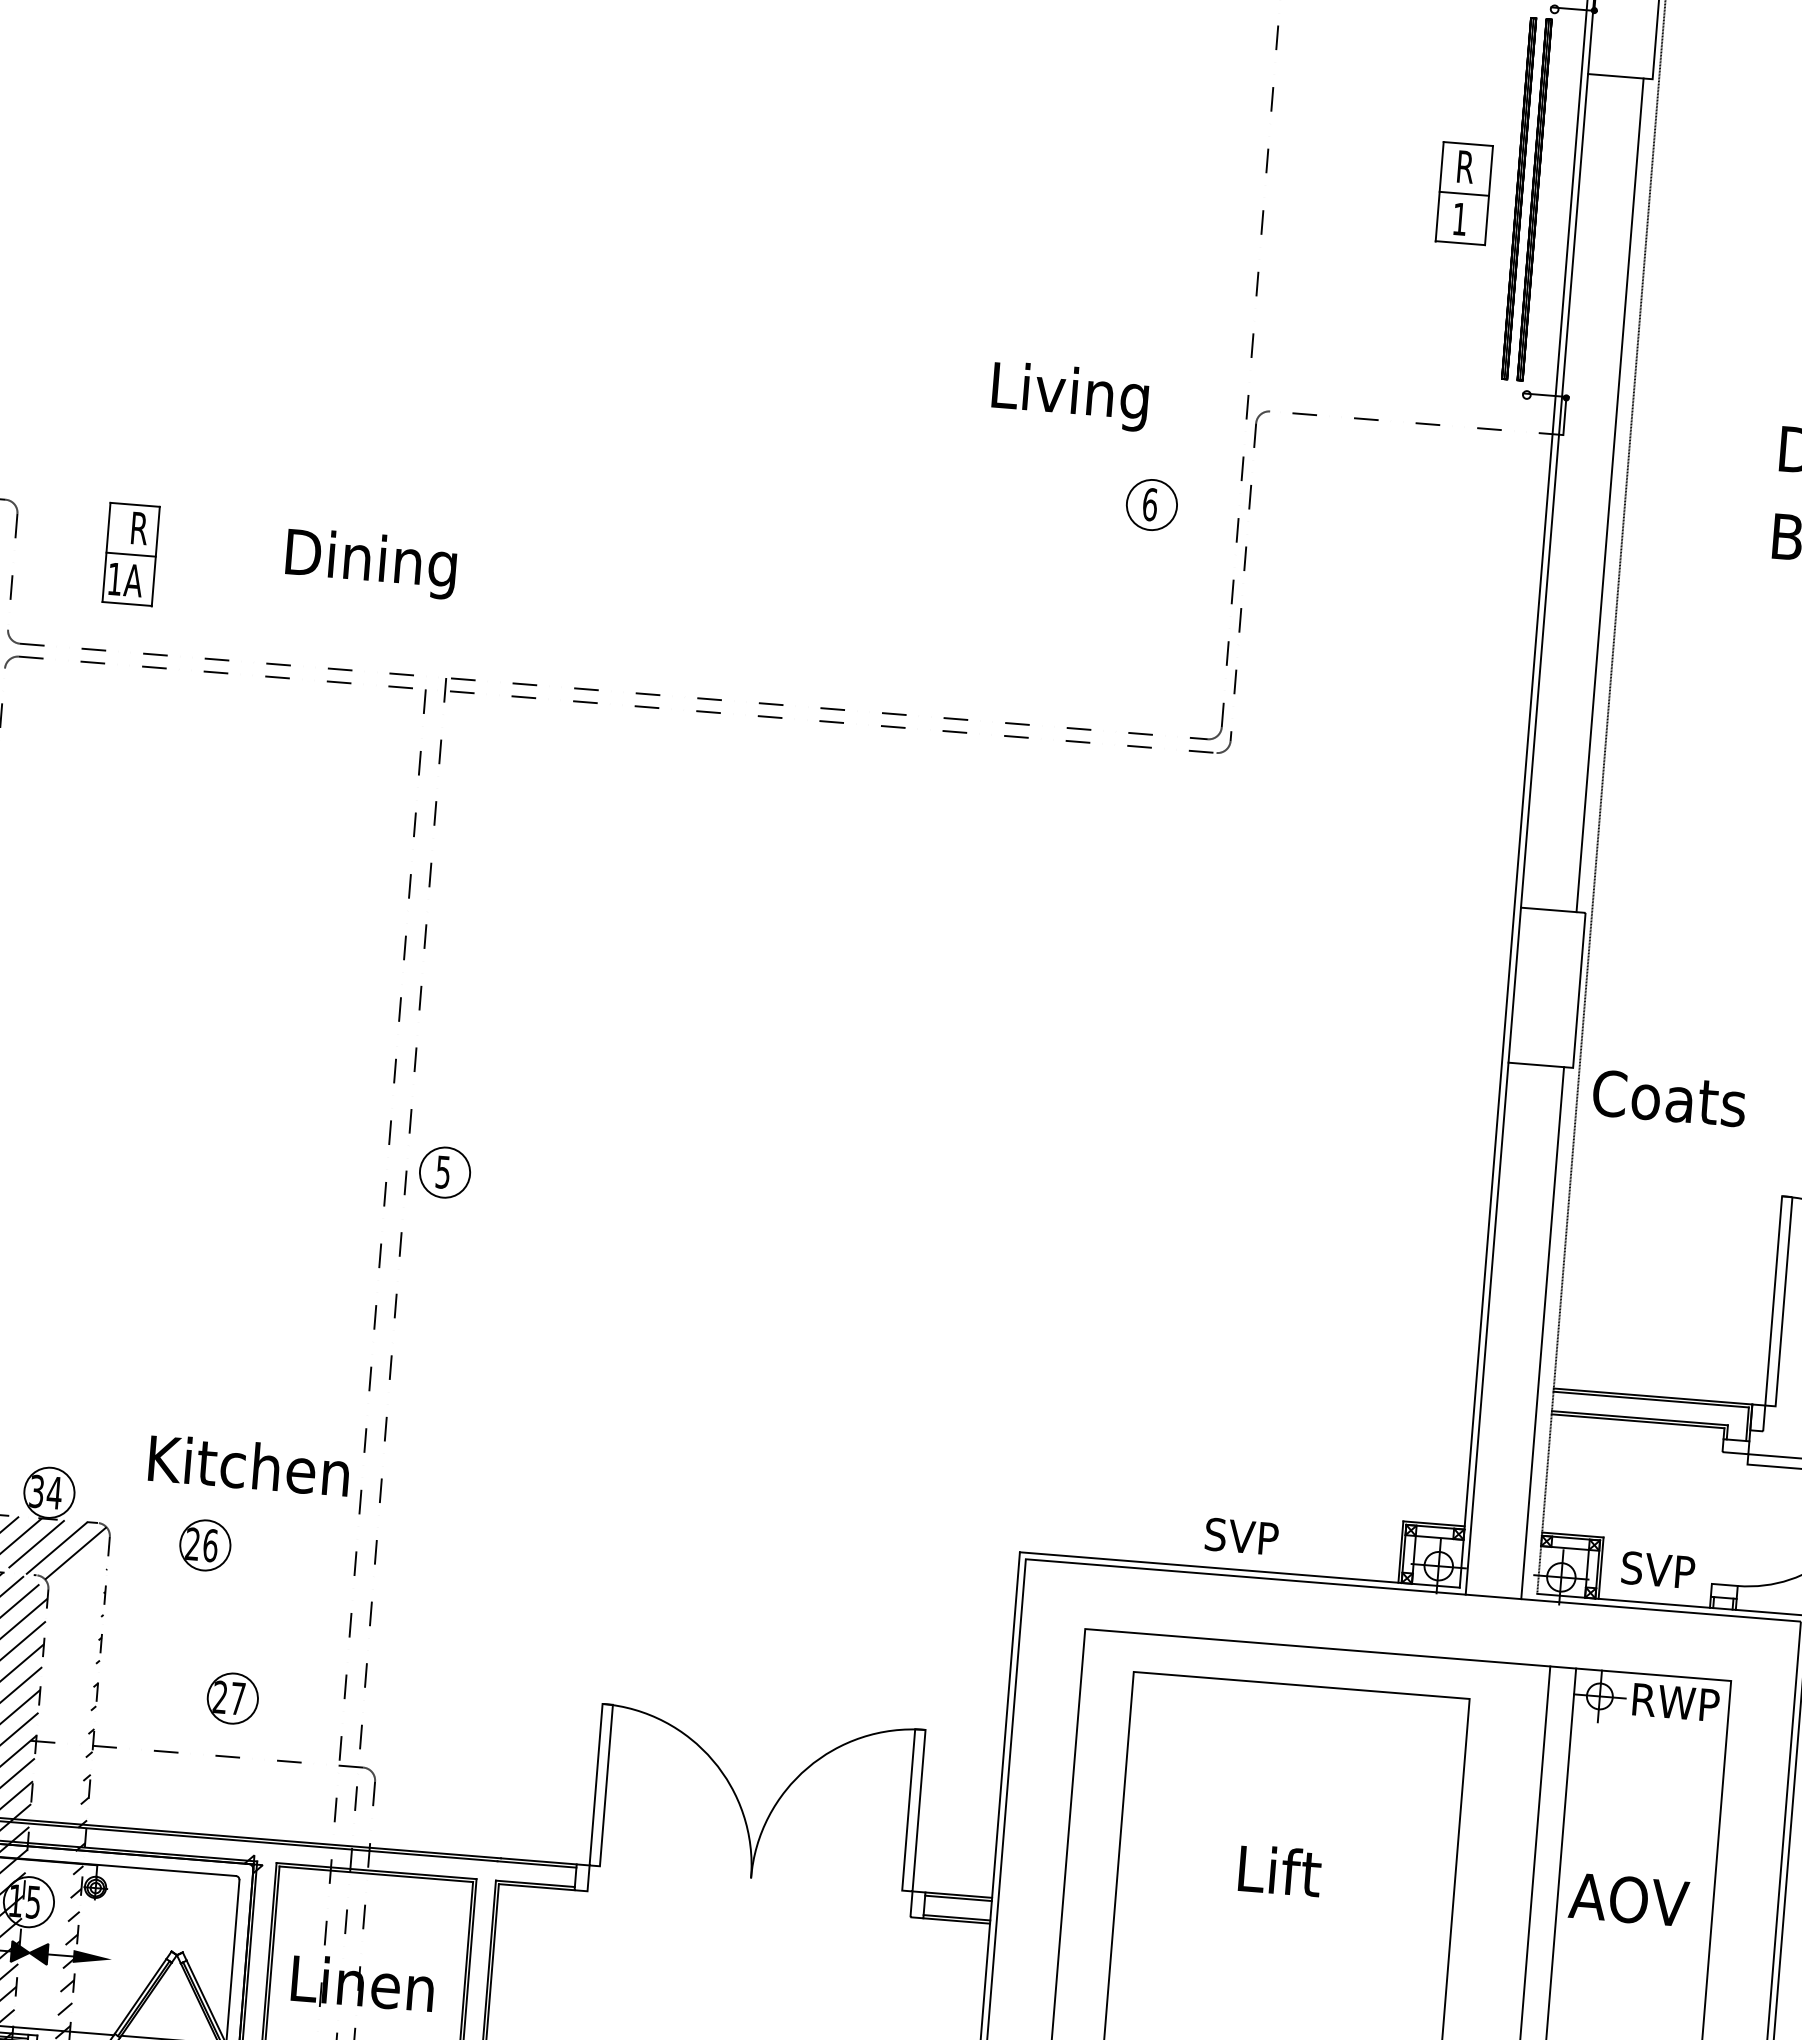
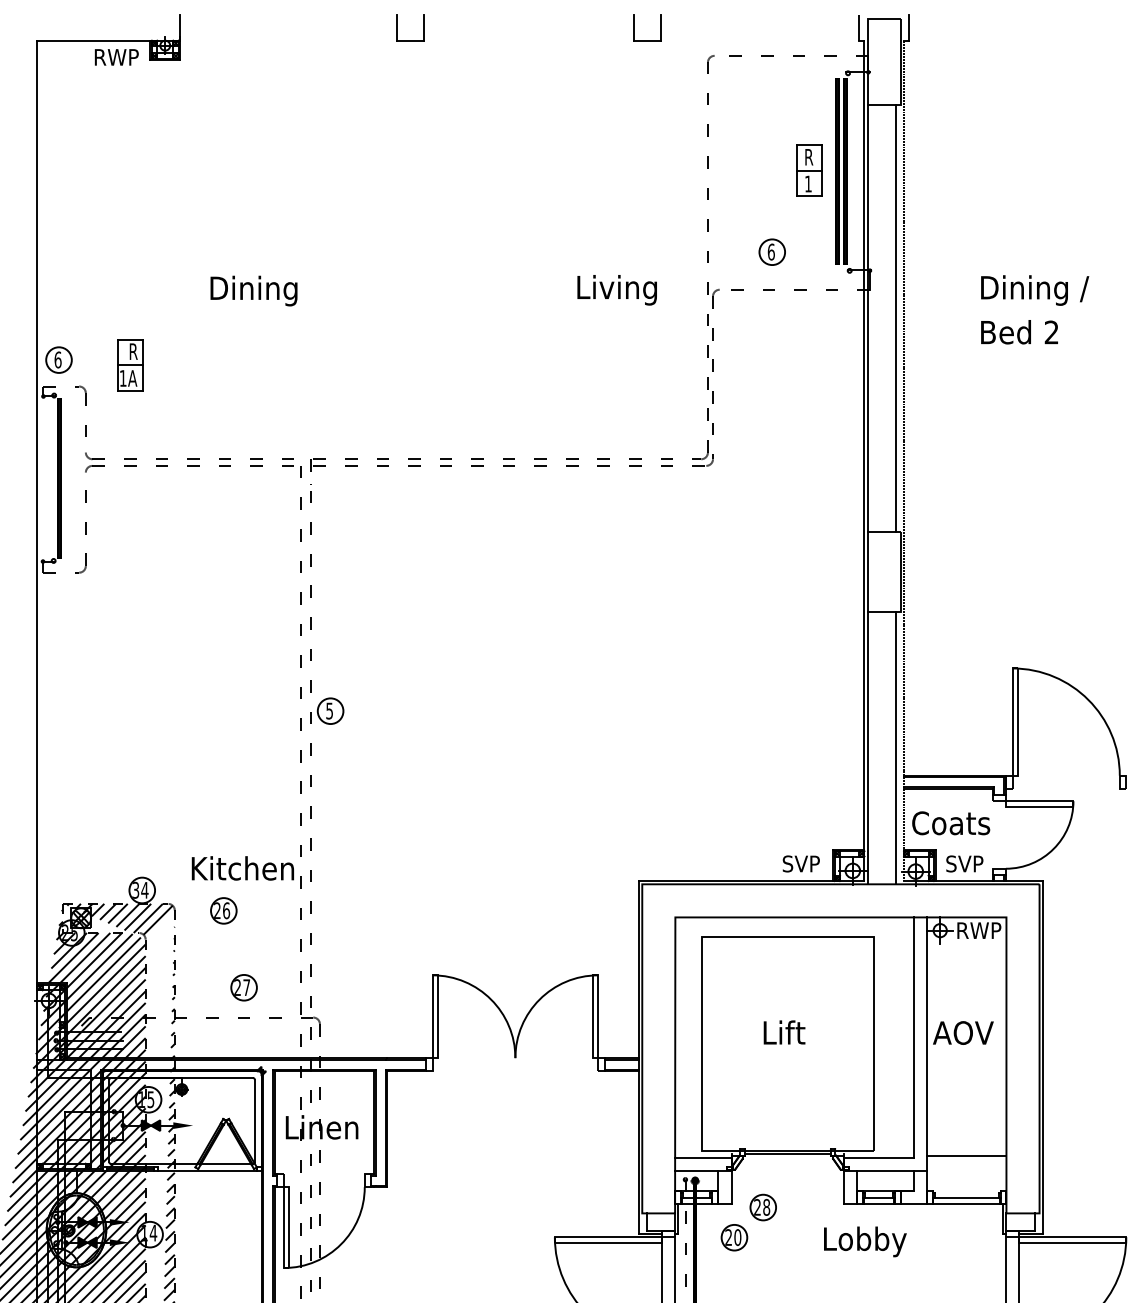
part: (1150, 503) -> (771, 251), moved
part: (131, 554) -> (130, 365), moved
text: (370, 562) -> (253, 290), moved
text: (1670, 1098) -> (951, 823), moved
text: (1240, 1535) -> (800, 863), moved

